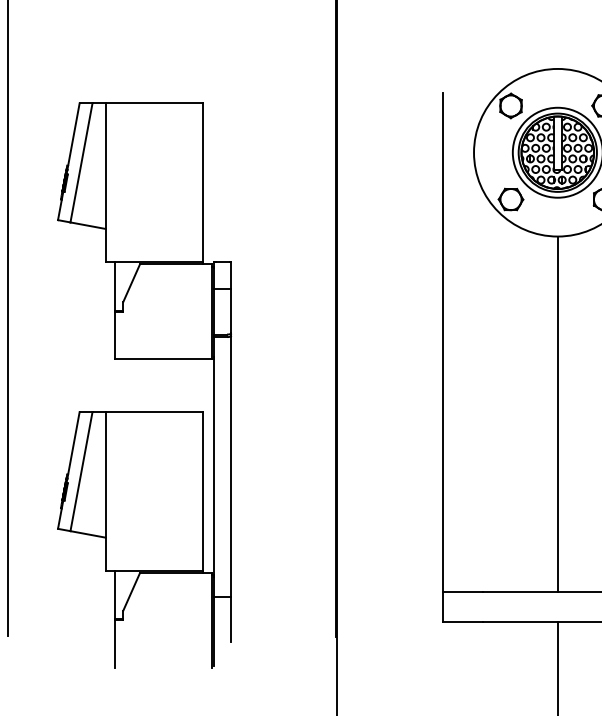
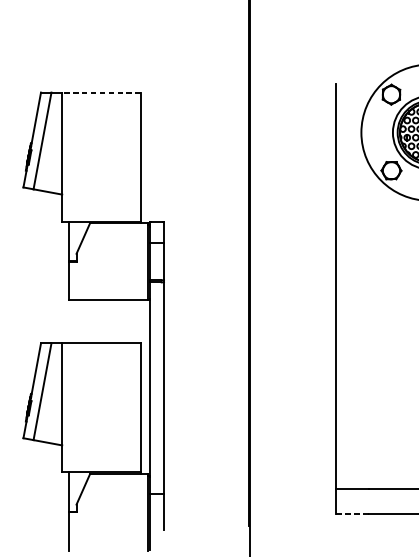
line: (154, 103) -> (101, 92), solid -> dashed
line: (462, 622) -> (352, 514), solid -> dashed

